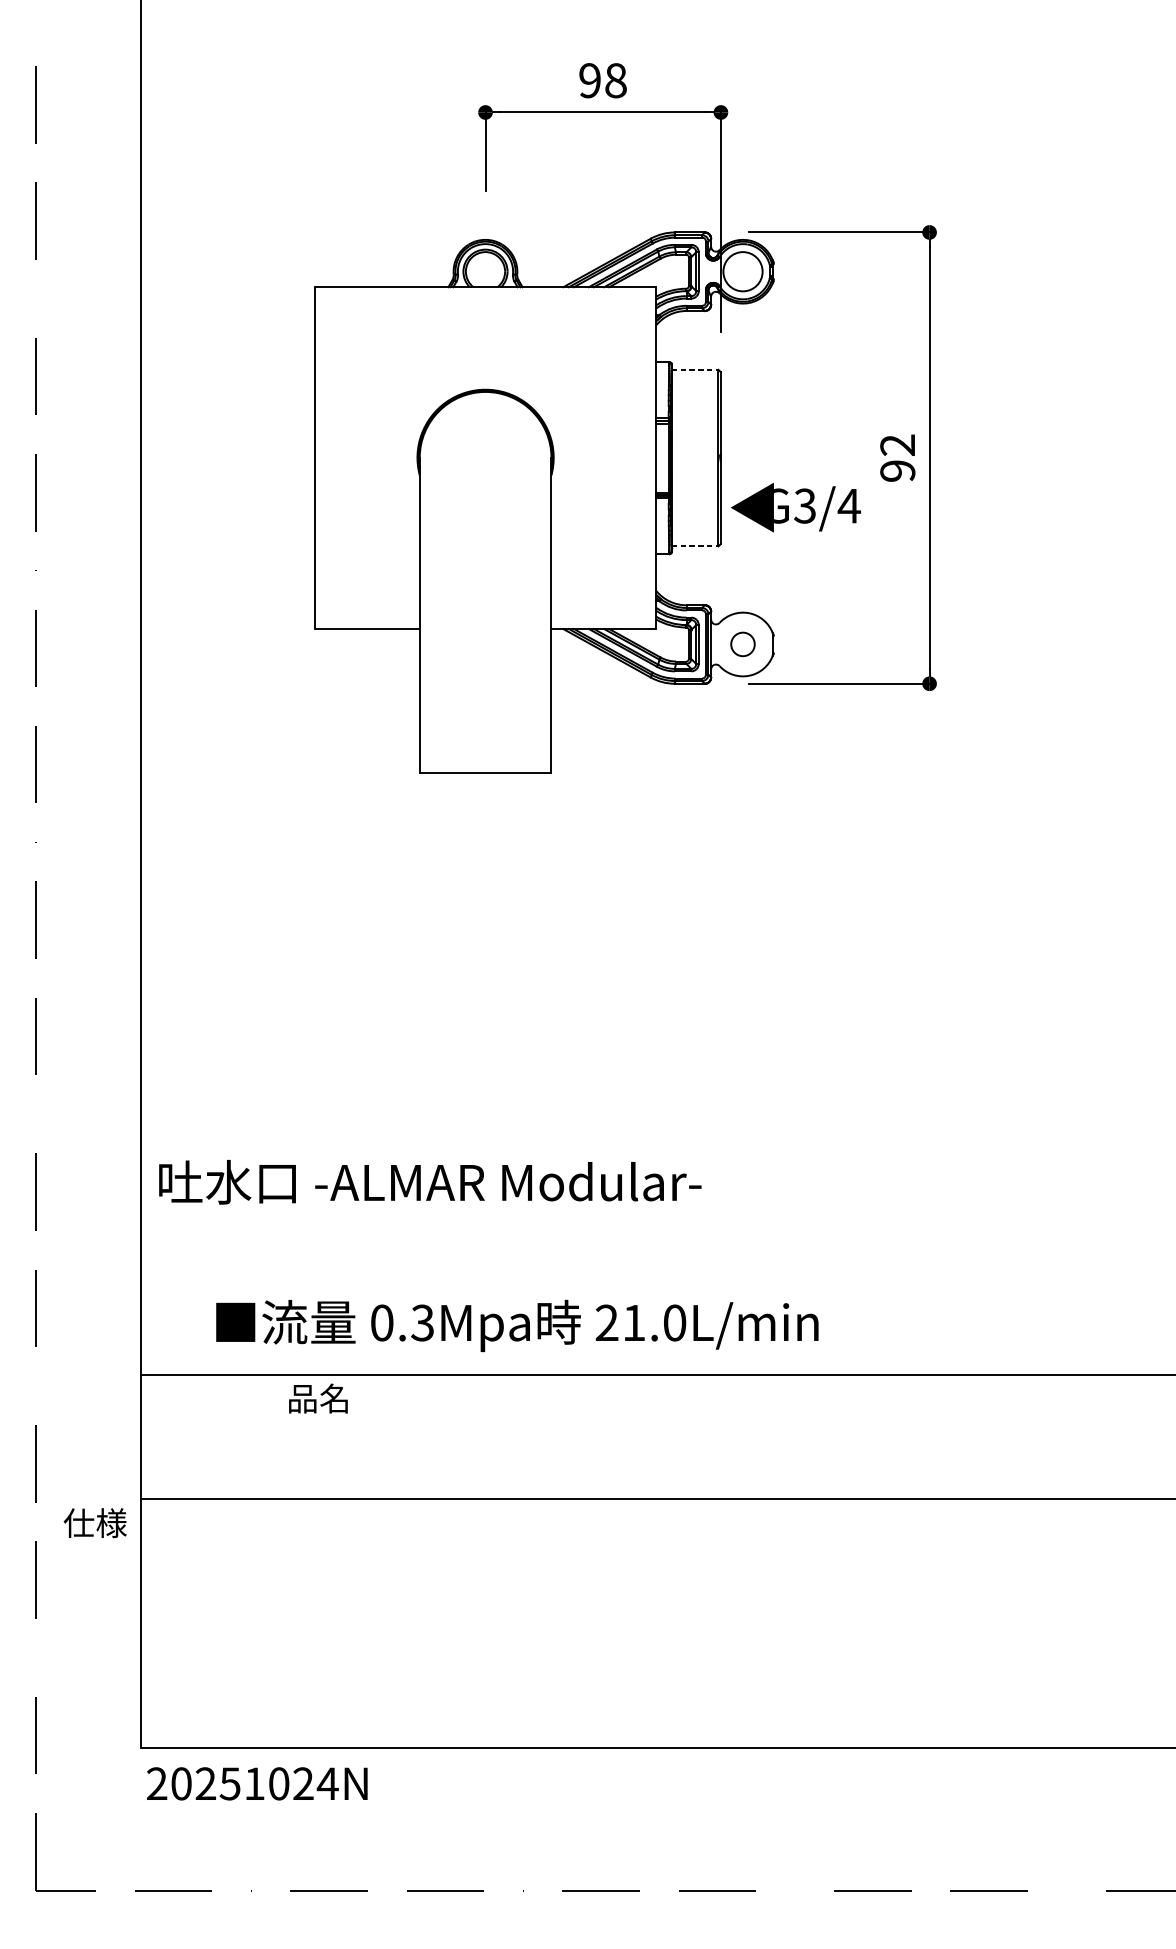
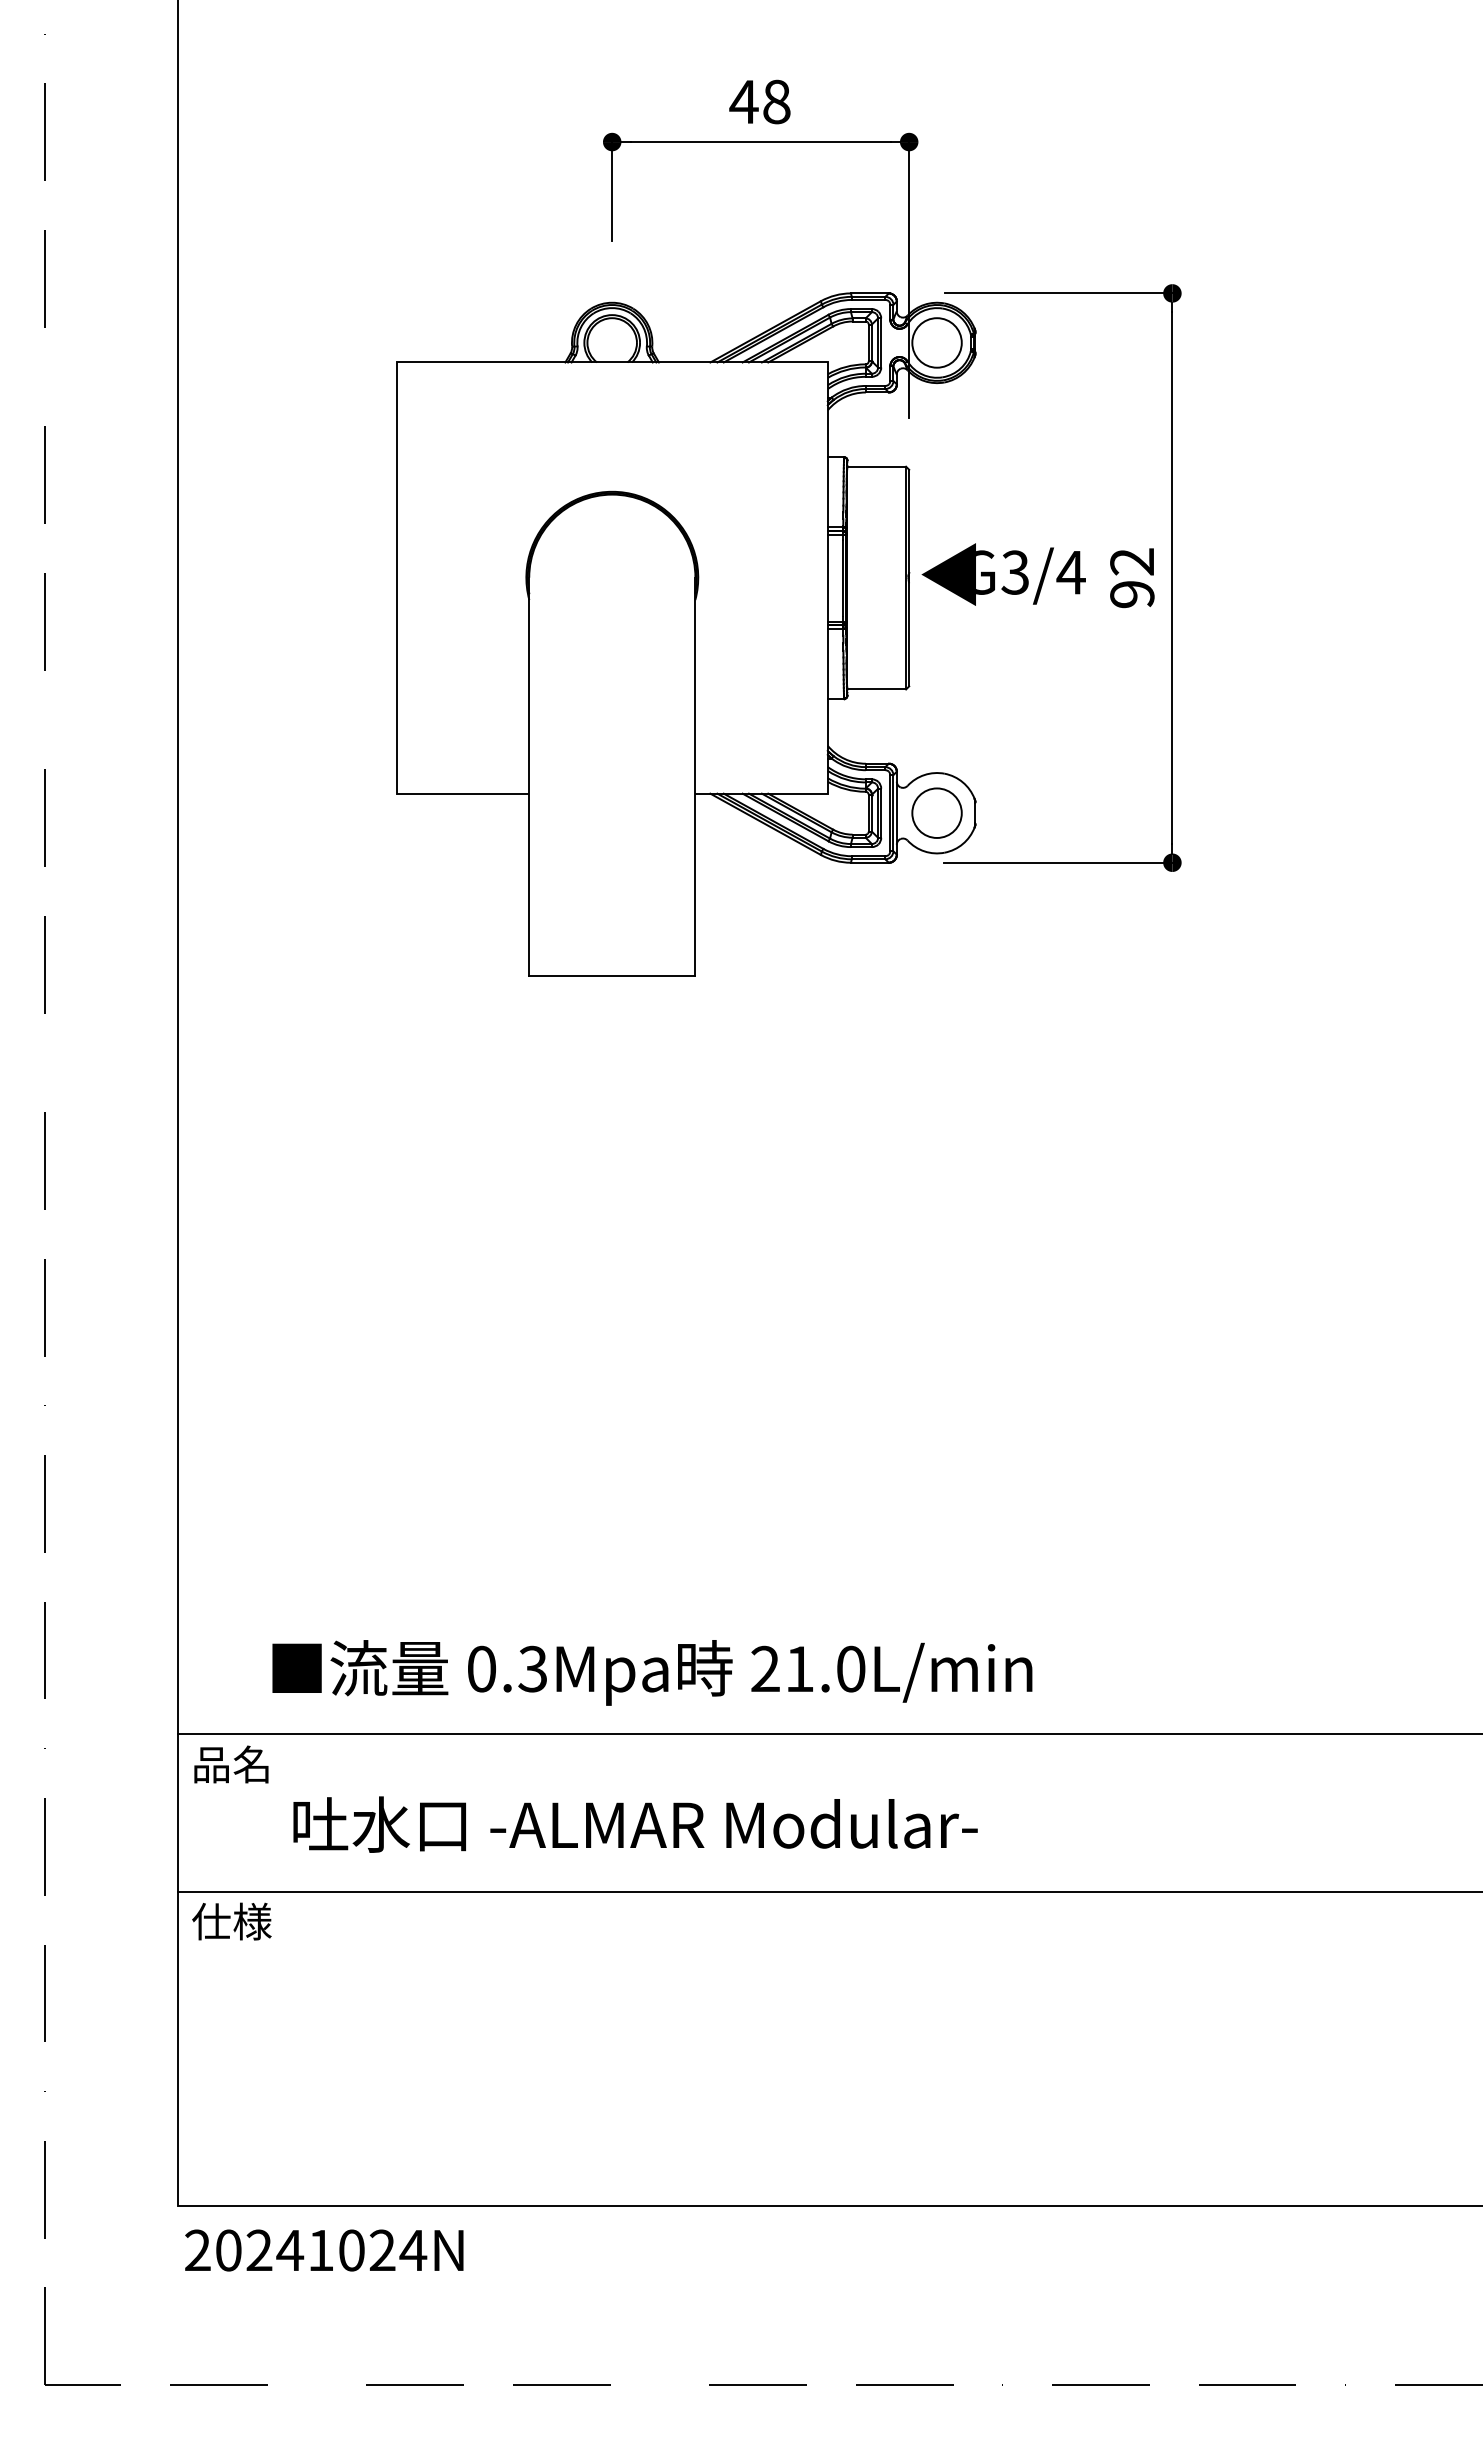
text: (589, 80) -> (743, 101), 98 -> 48
line: (695, 369) -> (877, 466), dashed -> solid
text: (795, 507) -> (1003, 574), moved
line: (695, 546) -> (877, 689), dashed -> solid
part: (742, 643) -> (936, 812), size x1.67
text: (430, 1182) -> (635, 1824), moved
text: (318, 1398) -> (231, 1764), moved
text: (94, 1523) -> (231, 1921), moved
text: (230, 1783) -> (290, 2250), 20251024N -> 20241024N

